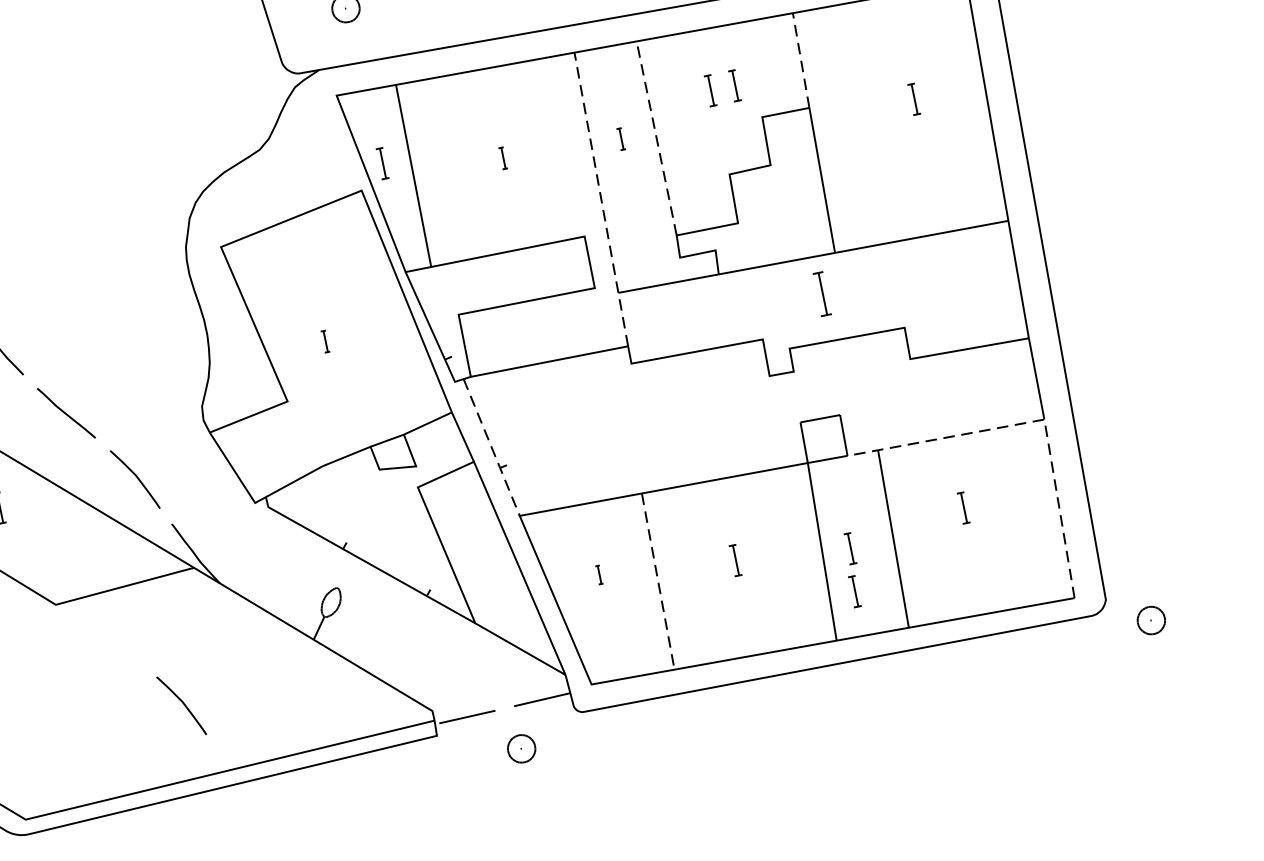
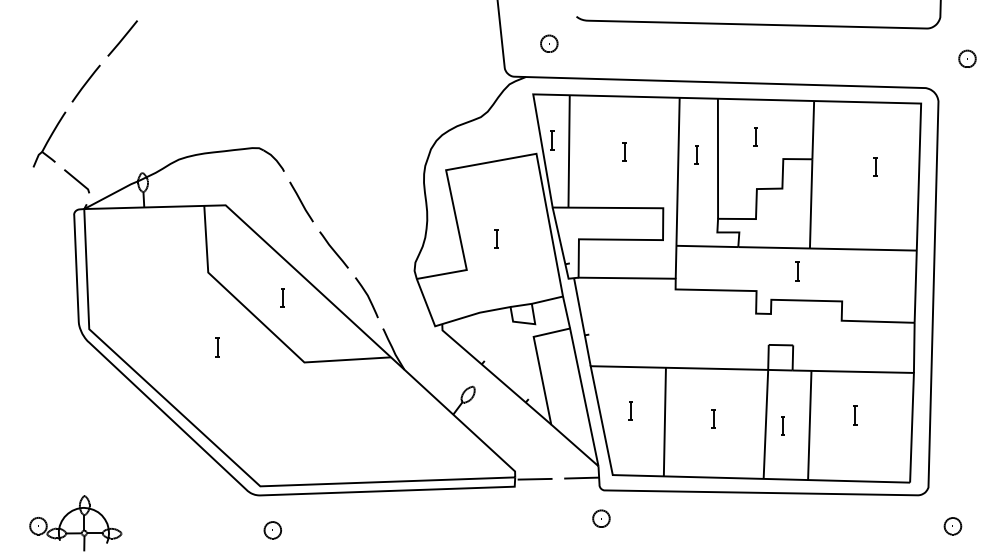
line: (801, 59) -> (813, 129), dashed -> solid
part: (734, 84) -> (770, 136), removed
line: (657, 137) -> (718, 158), dashed -> solid
part: (620, 138) -> (696, 154), size x1.43
part: (503, 157) -> (624, 151), size x1.43
line: (601, 199) -> (677, 188), dashed -> solid
part: (822, 294) -> (797, 271), size x0.71
part: (325, 340) -> (496, 238), size x1.43
line: (1033, 420) -> (907, 372), dashed -> solid
line: (491, 447) -> (582, 322), dashed -> solid
part: (598, 574) -> (630, 410), size x1.67
line: (658, 584) -> (664, 423), dashed -> solid
part: (854, 590) -> (780, 451), removed
part: (1150, 620) -> (952, 526), moved
curve: (182, 705) -> (367, 437), removed
part: (521, 748) -> (601, 518), moved

